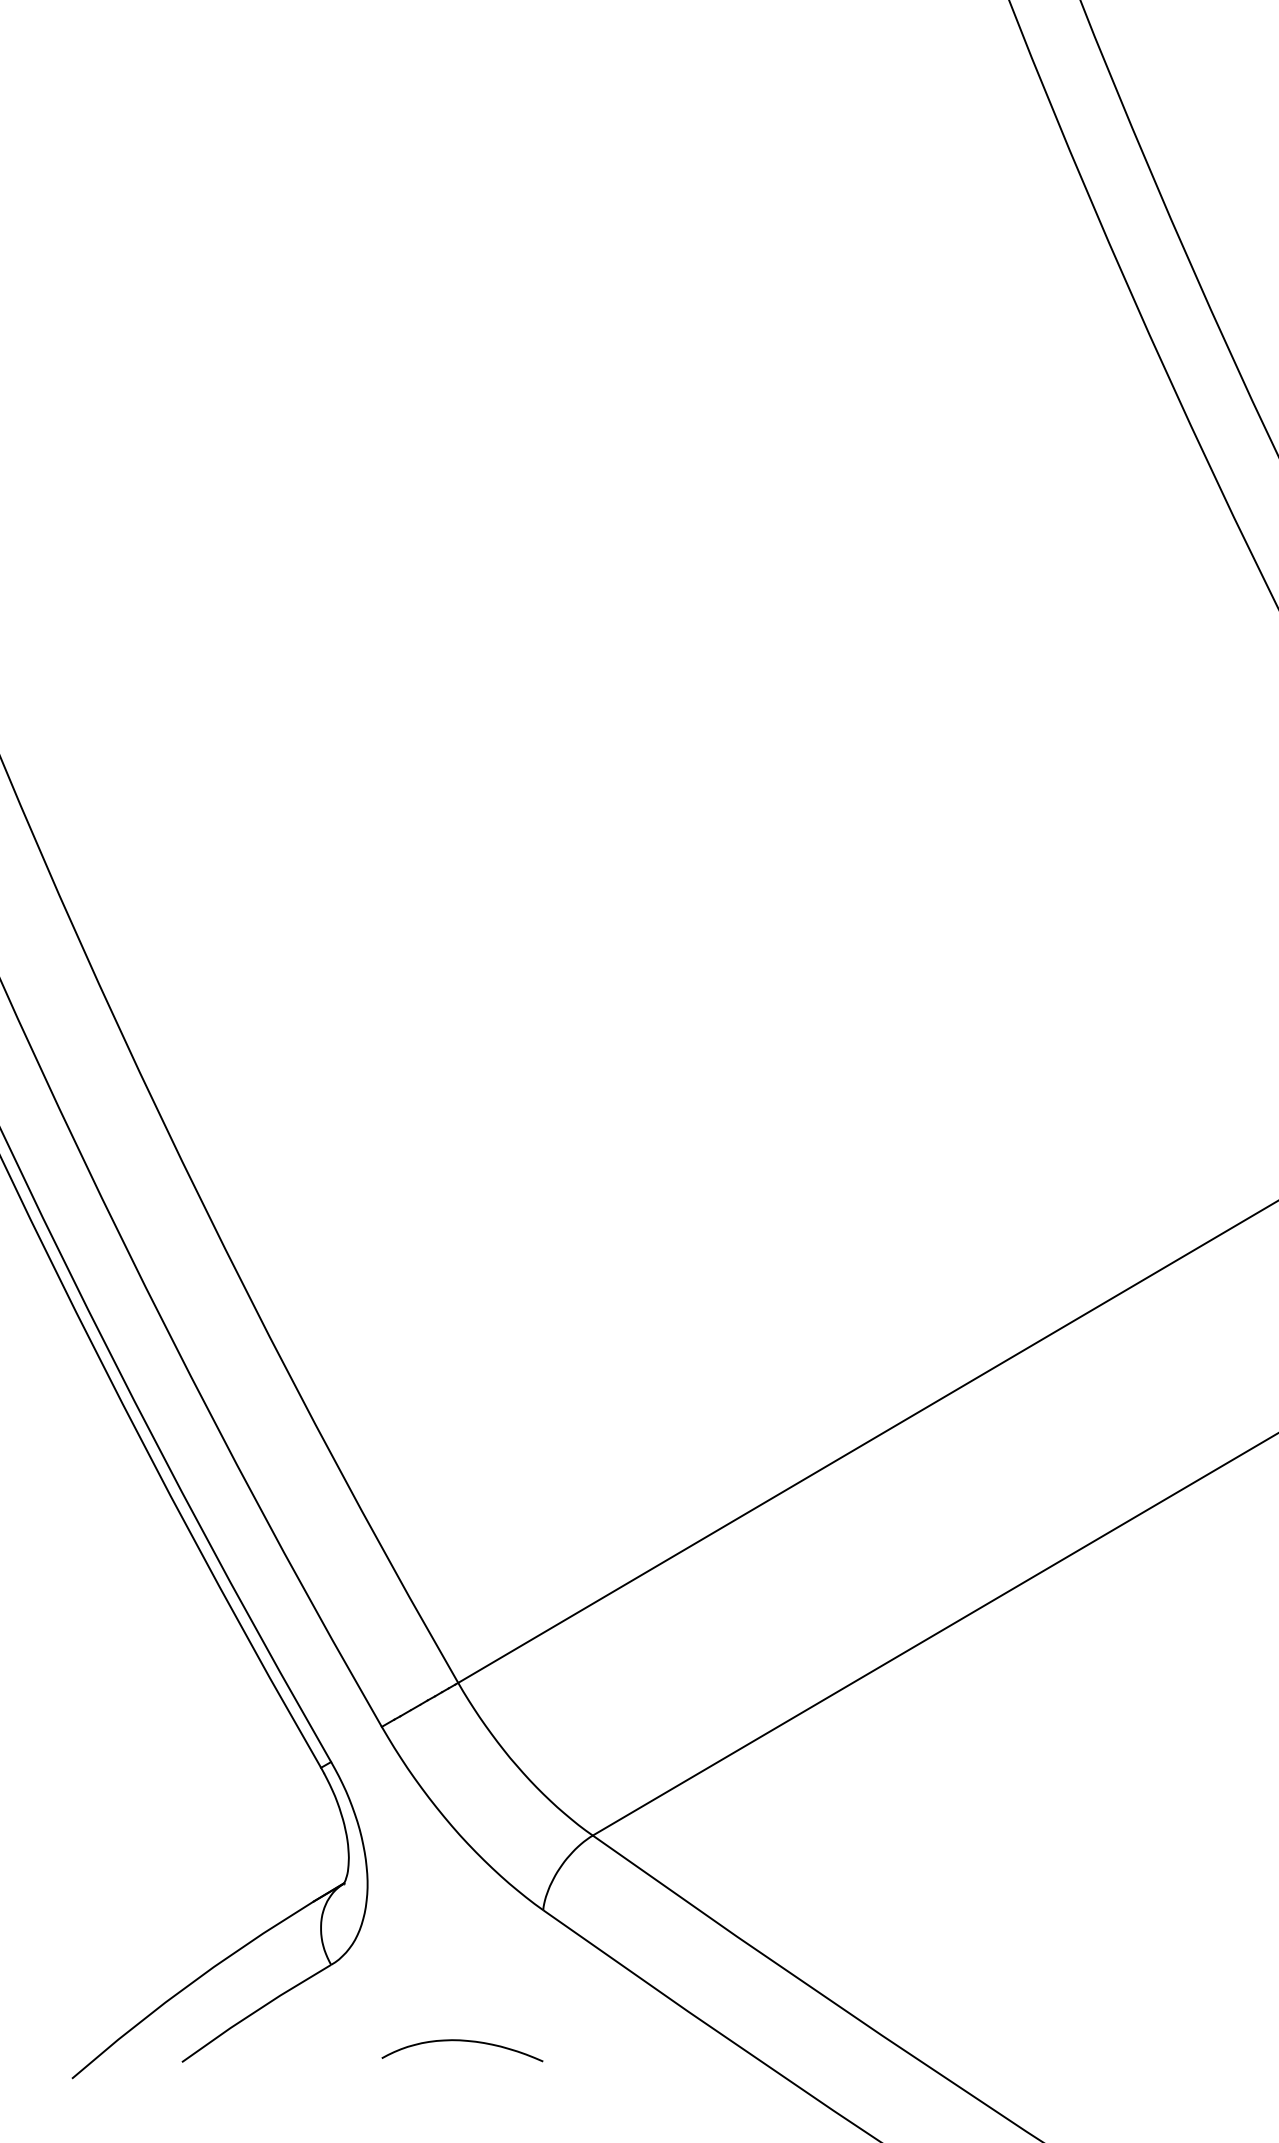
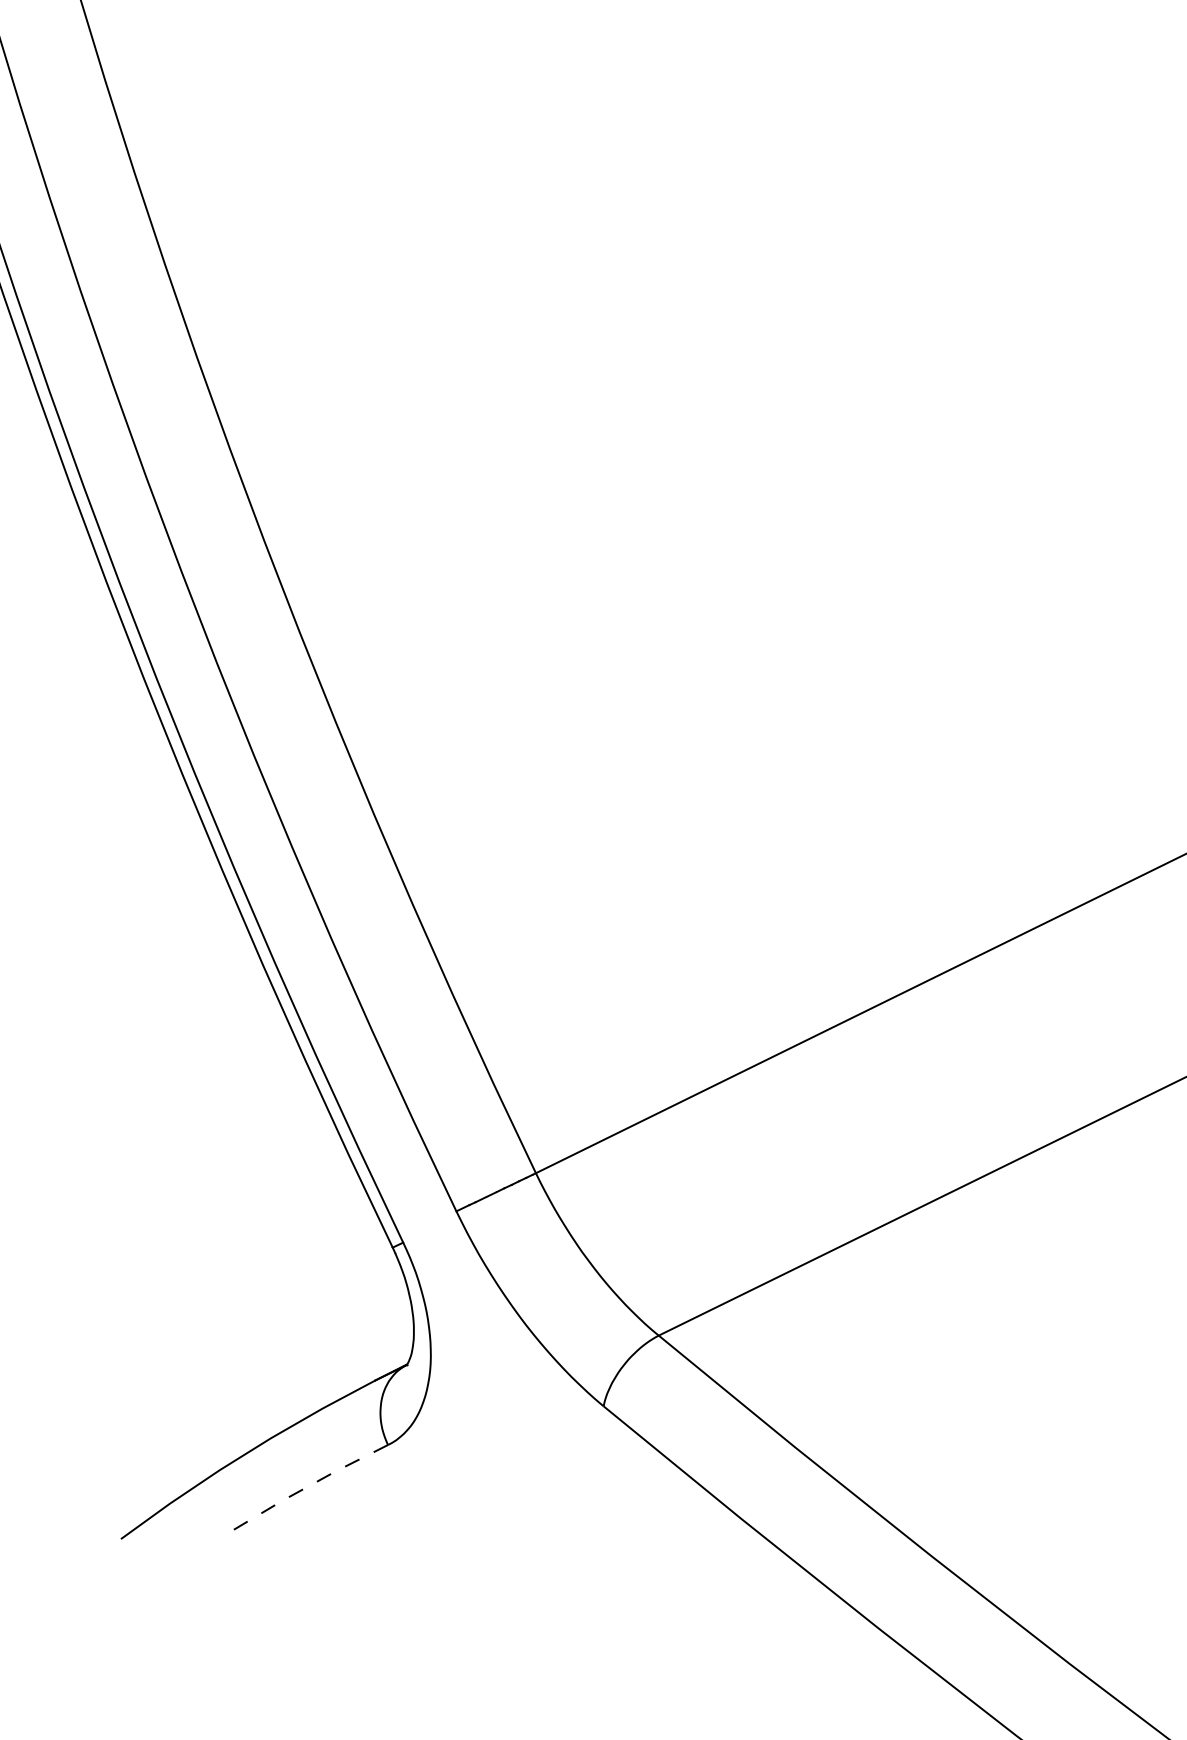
line: (255, 2011) -> (309, 1485), solid -> dashed
curve: (462, 2041) -> (513, 1531), removed

